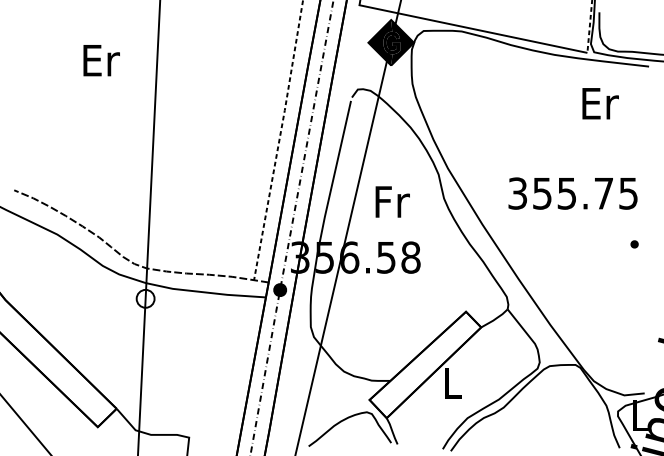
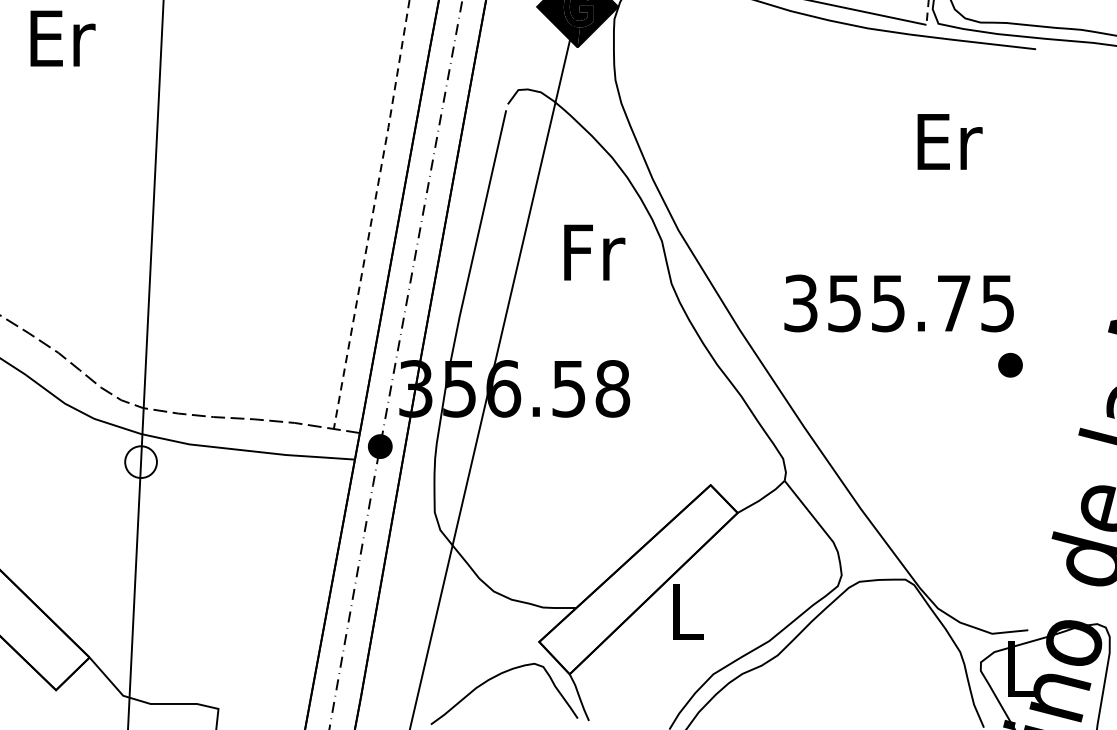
text: (600, 103) -> (949, 141), moved
text: (572, 193) -> (898, 303), moved
text: (392, 201) -> (594, 251), moved
part: (634, 244) -> (1010, 365), size x1.67

